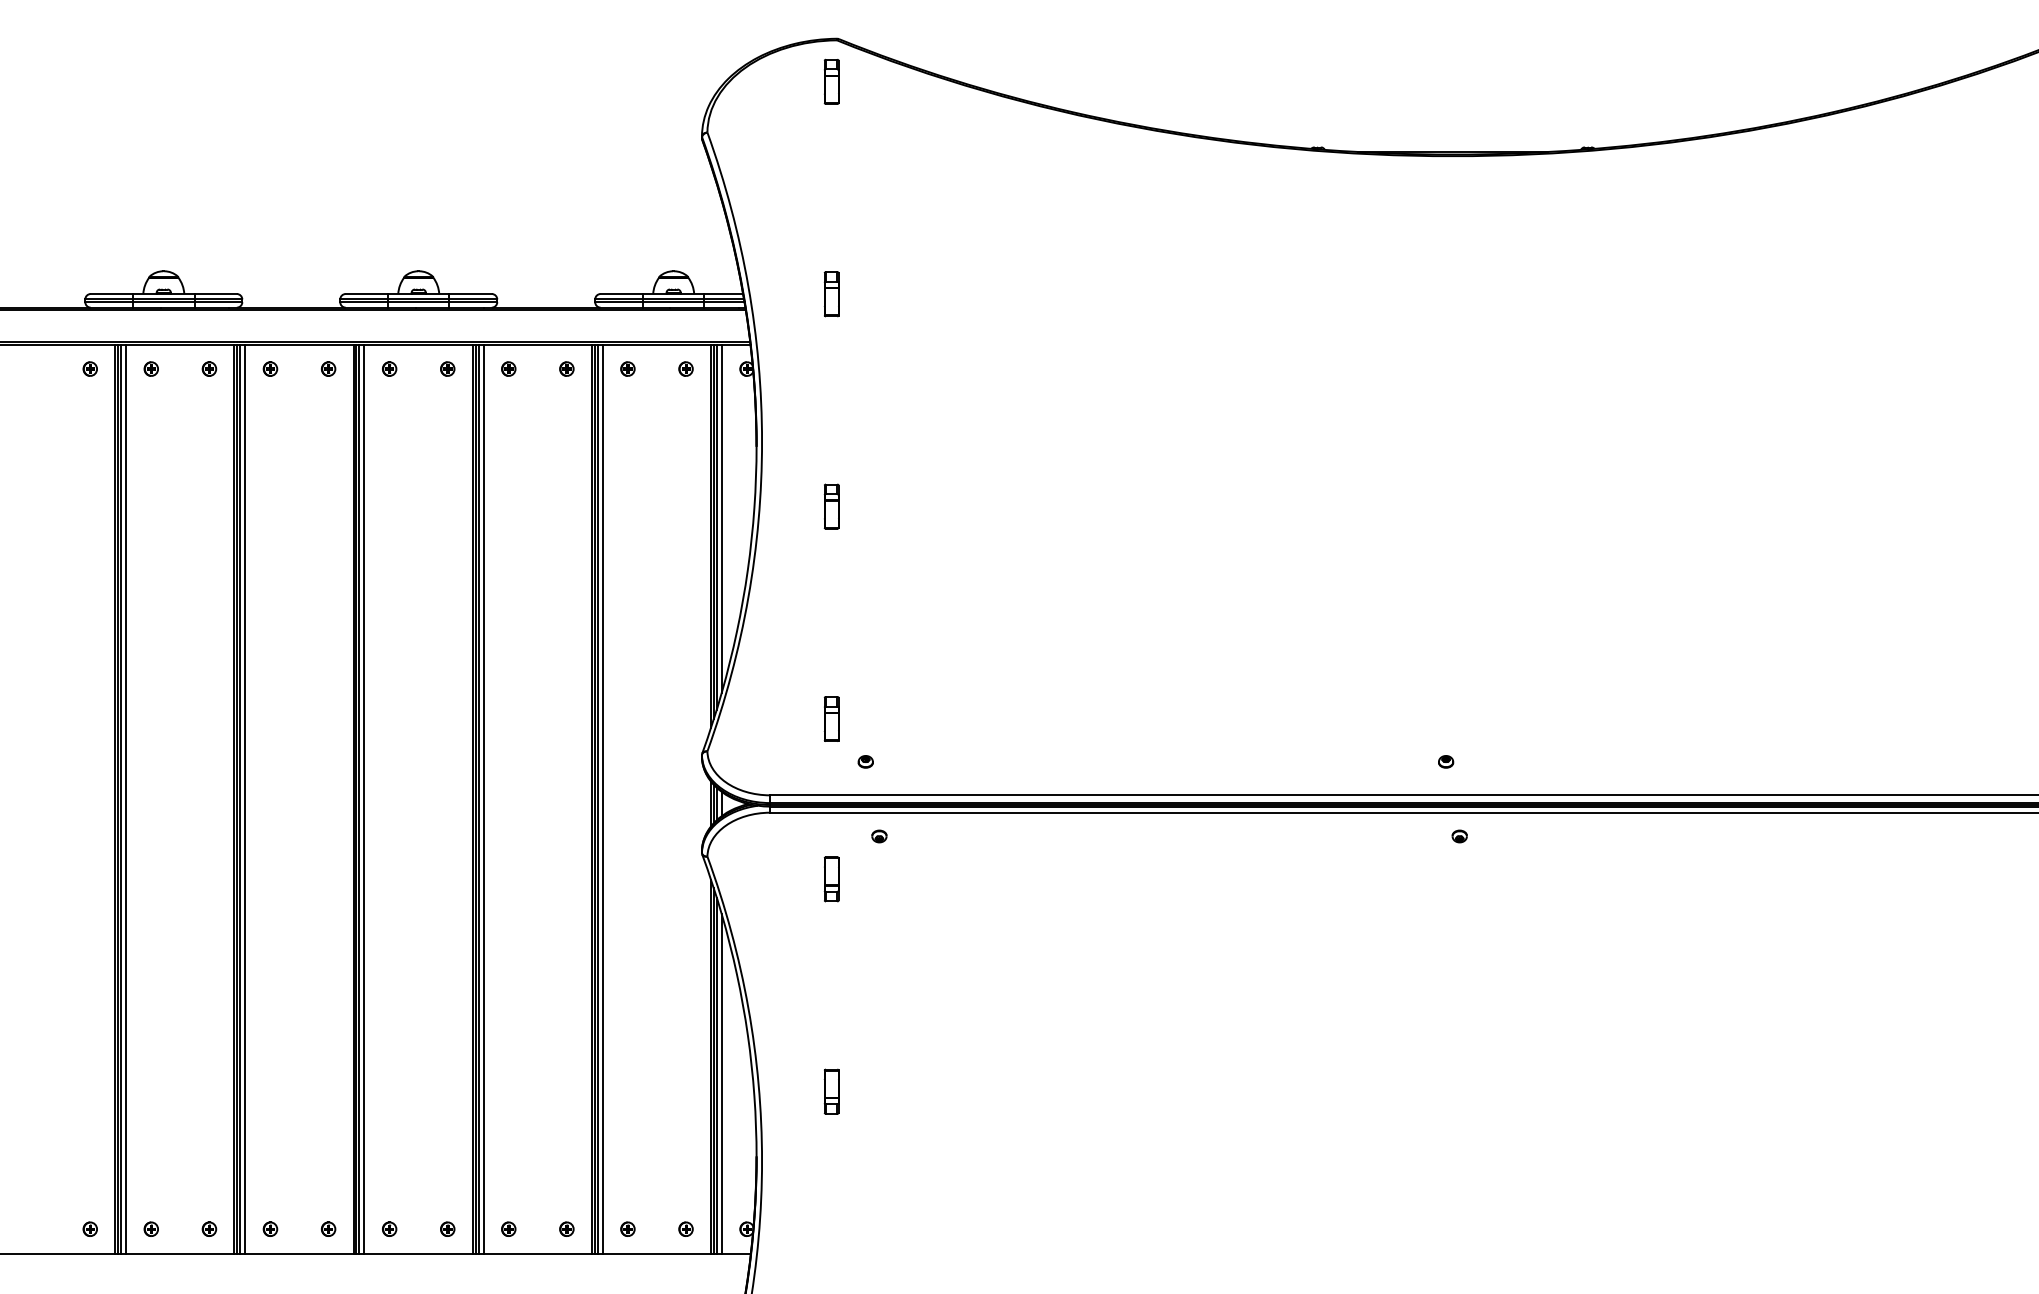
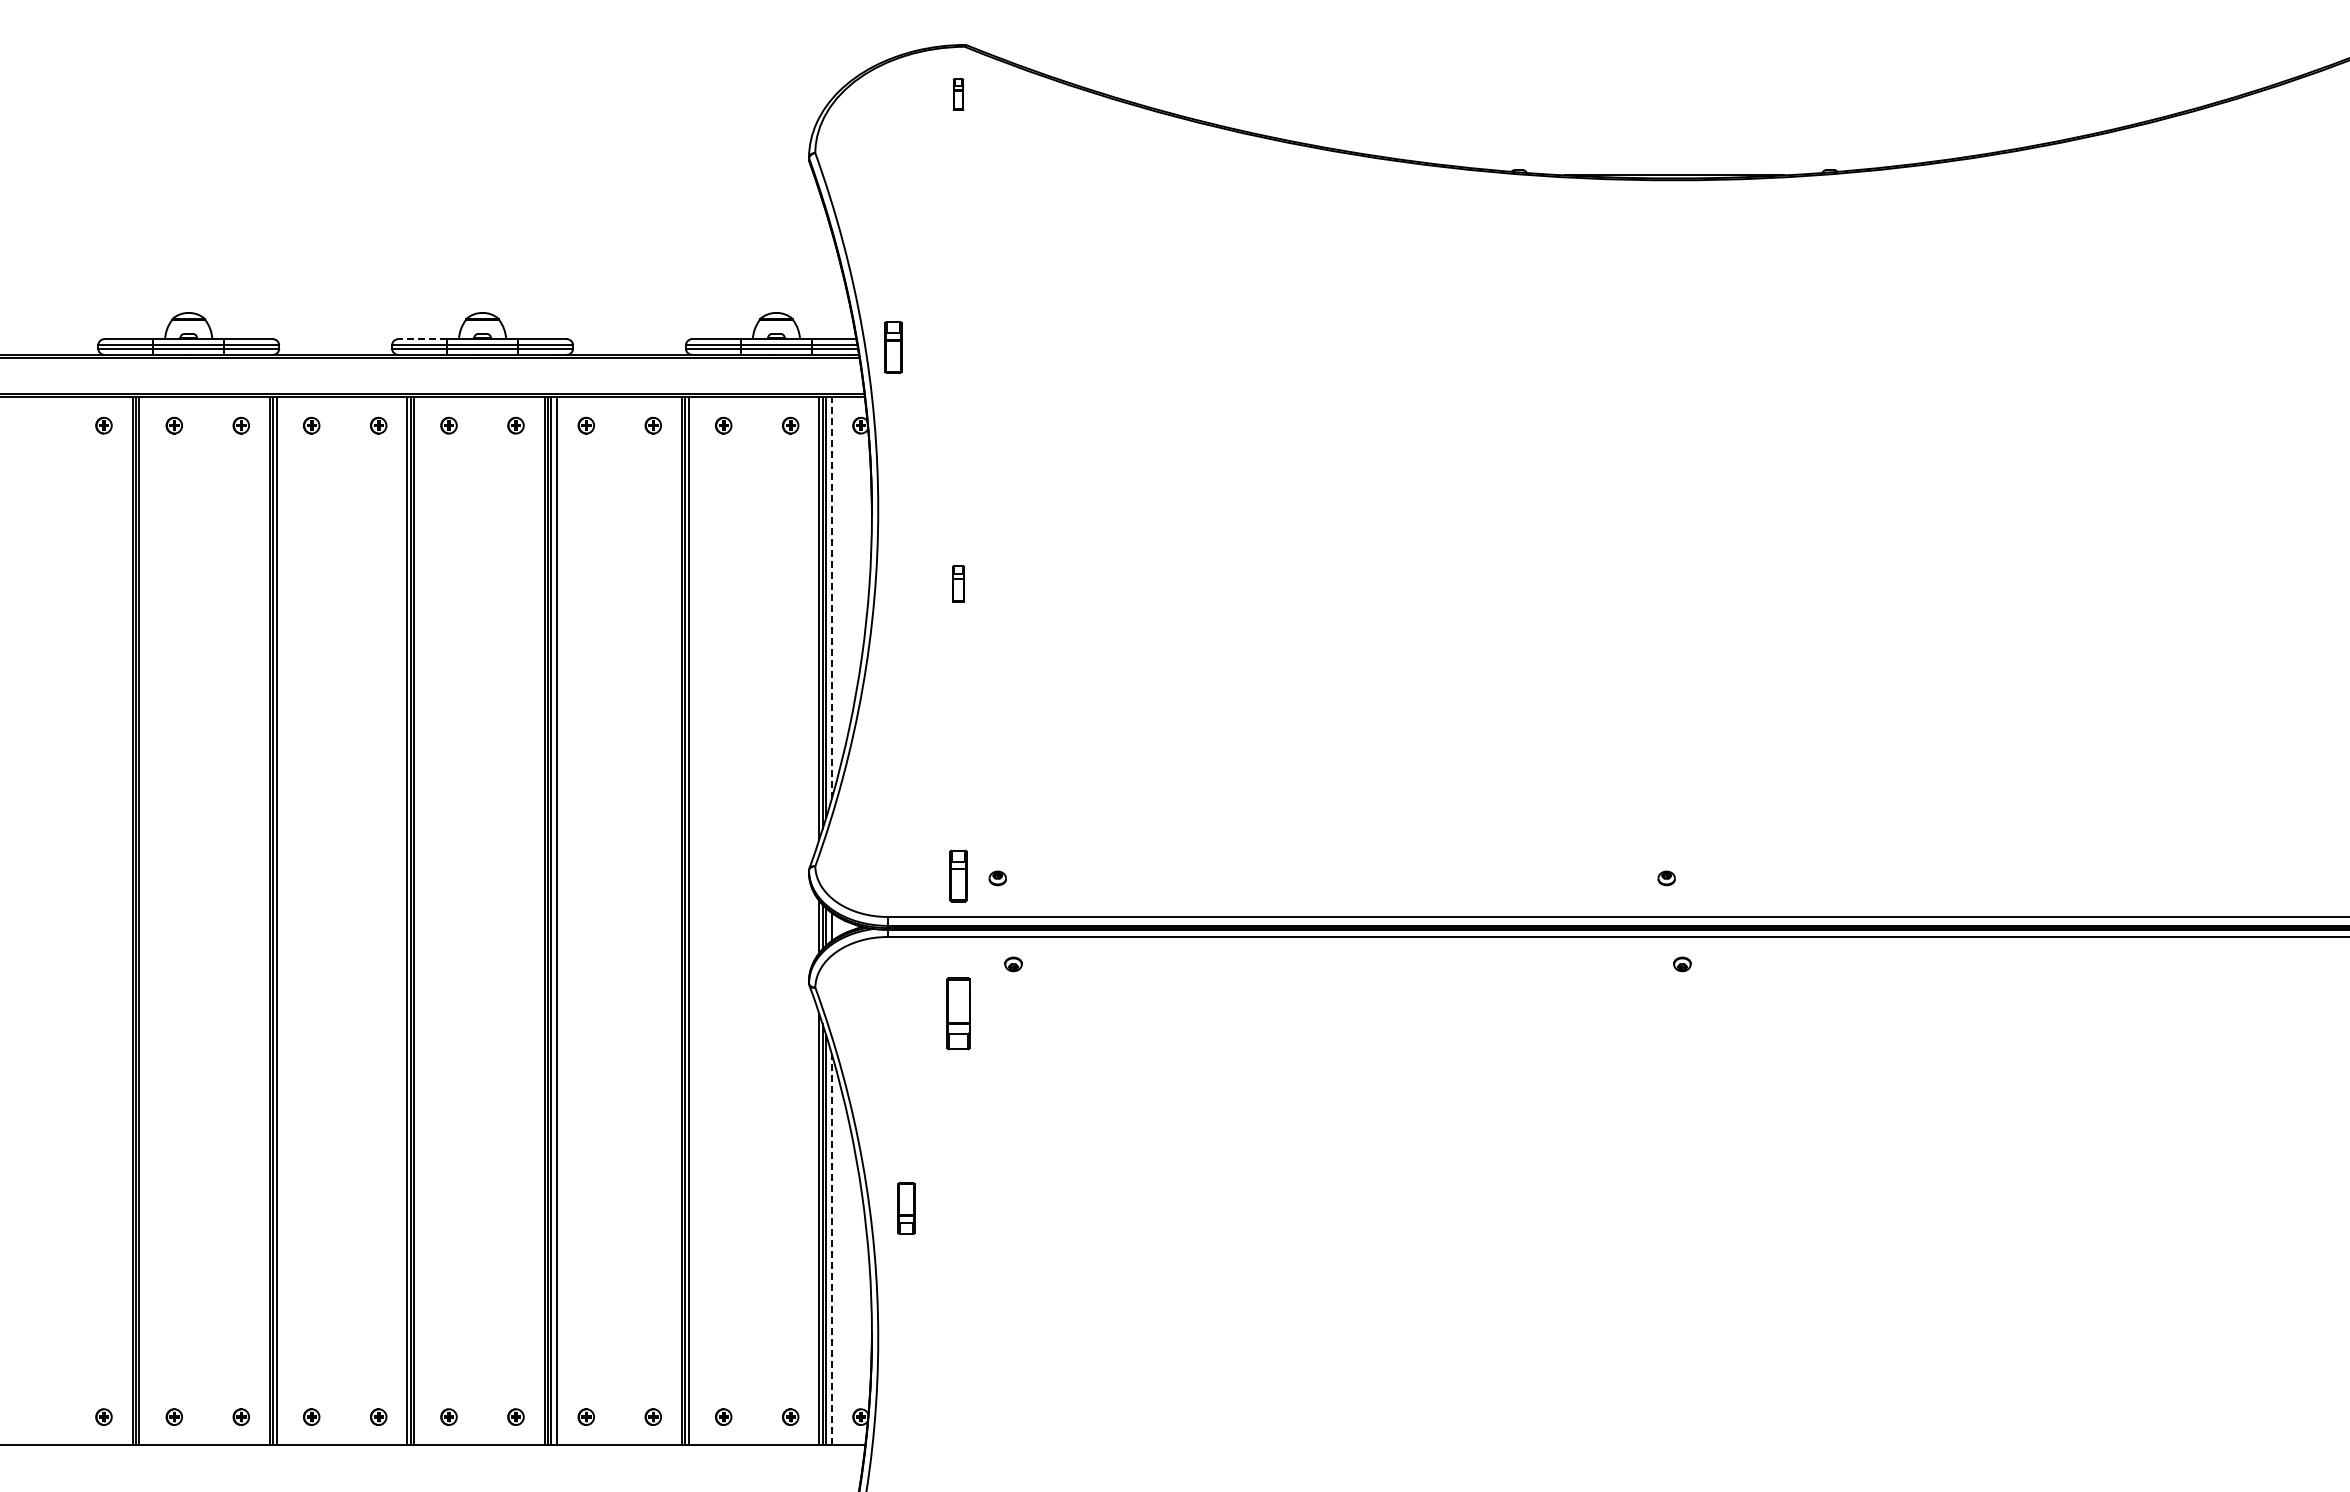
part: (831, 81) -> (958, 94), size x0.6
line: (366, 294) -> (422, 339), solid -> dashed
part: (831, 294) -> (893, 347), moved
part: (831, 506) -> (958, 583), size x0.7
line: (721, 519) -> (831, 598), solid -> dashed
part: (831, 718) -> (958, 875), moved
line: (126, 799) -> (145, 921), removed
line: (245, 799) -> (282, 921), removed
line: (364, 799) -> (419, 921), removed
line: (602, 799) -> (694, 921), removed
part: (831, 879) -> (958, 1013), size x1.4
line: (721, 1083) -> (831, 1249), solid -> dashed
part: (831, 1091) -> (906, 1208), moved

